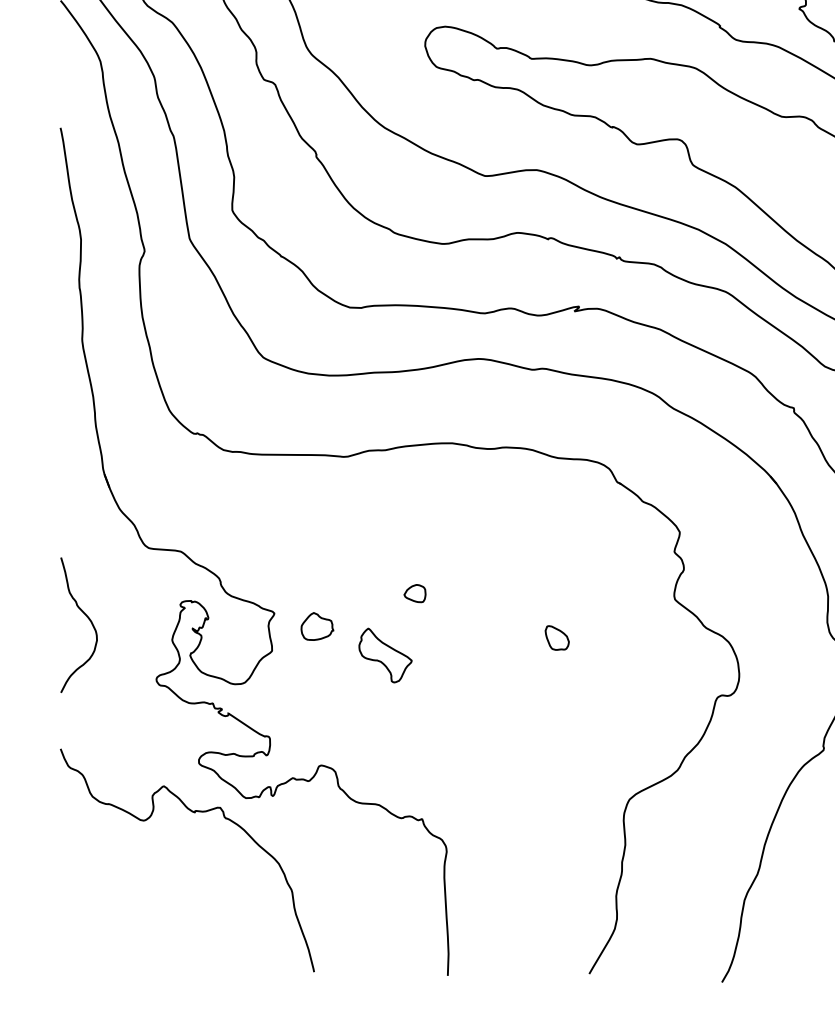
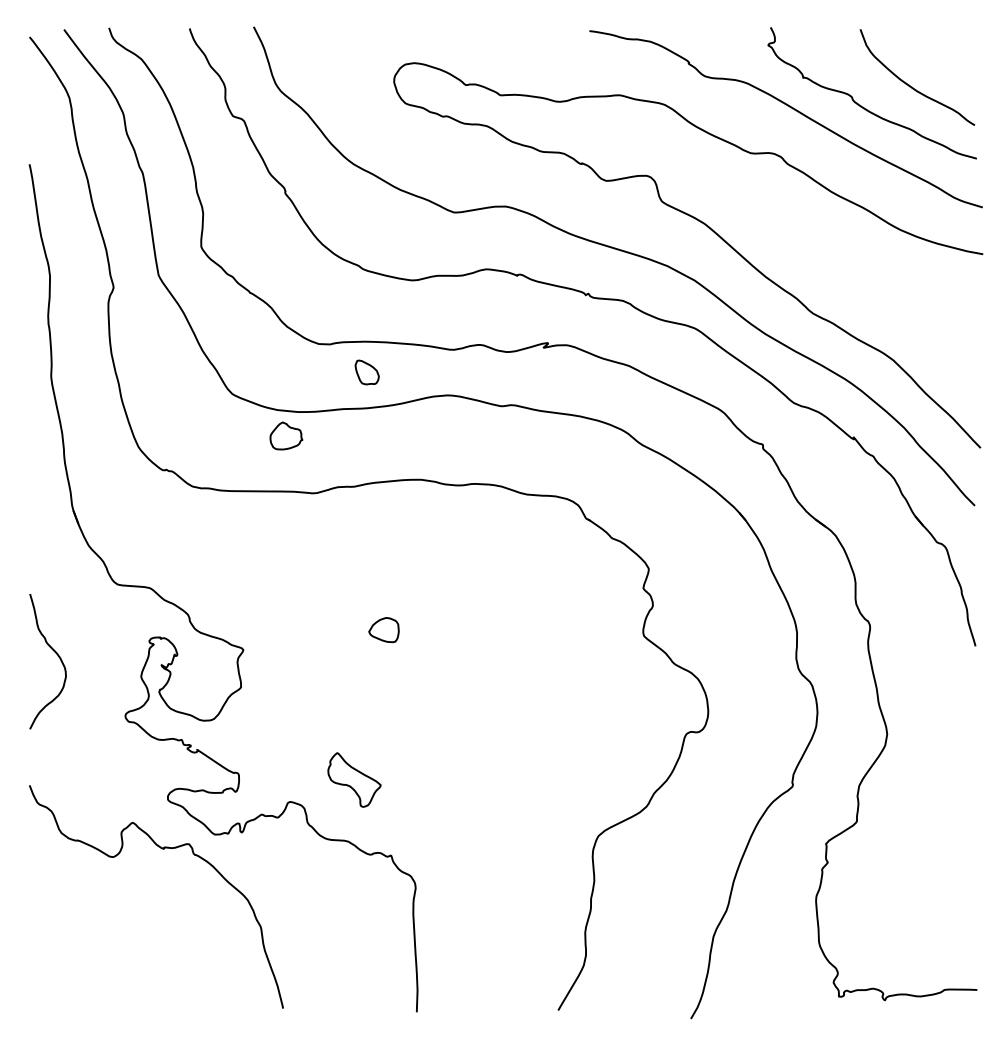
part: (414, 593) -> (383, 629), size x1.4
part: (317, 626) -> (286, 435), moved
part: (556, 638) -> (366, 372), moved
part: (385, 655) -> (354, 779), moved

